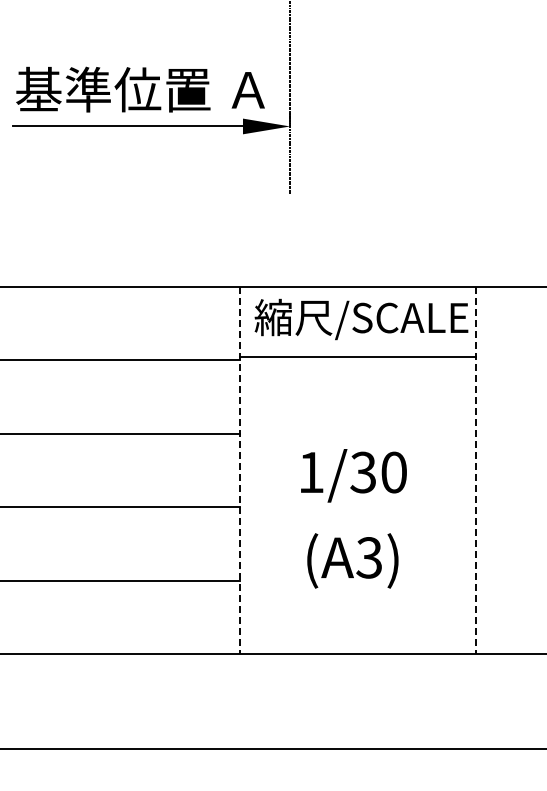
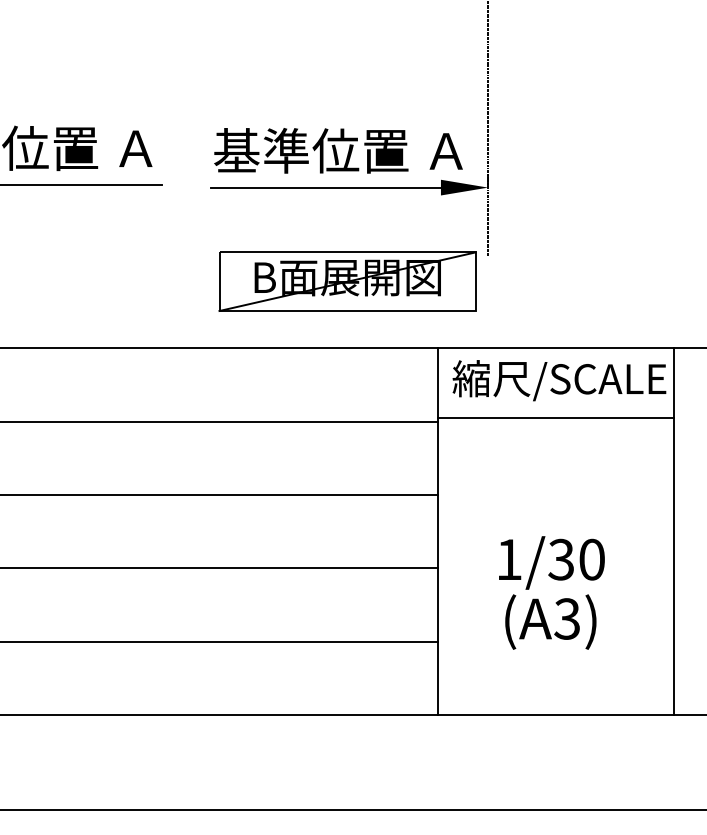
part: (149, 220) -> (347, 281), added
line: (240, 471) -> (438, 532), dashed -> solid
line: (475, 471) -> (673, 532), dashed -> solid
text: (353, 475) -> (551, 562), moved

